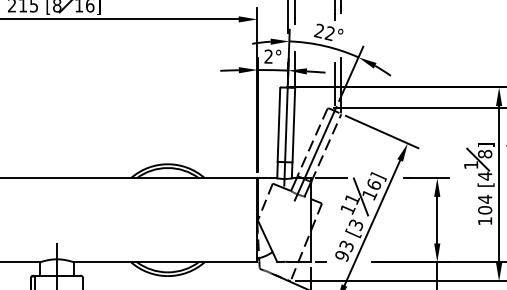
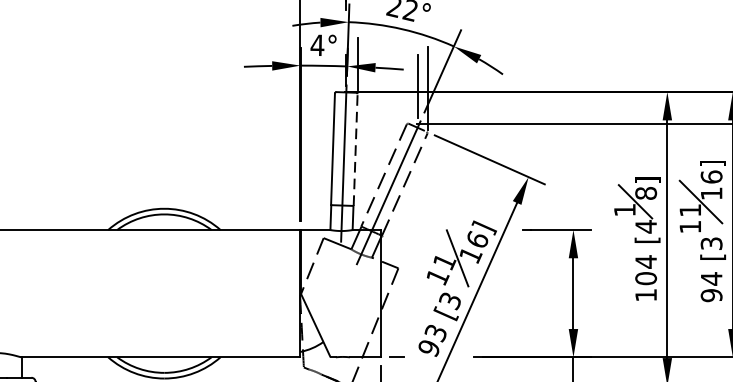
text: (268, 56) -> (317, 45), 2° -> 4°
line: (293, 125) -> (355, 149), solid -> dashed
line: (331, 178) -> (412, 230), removed

